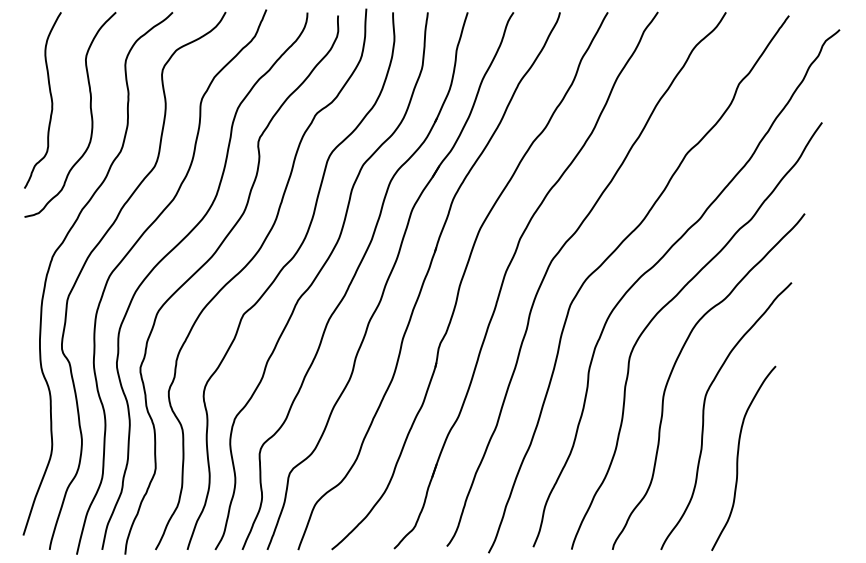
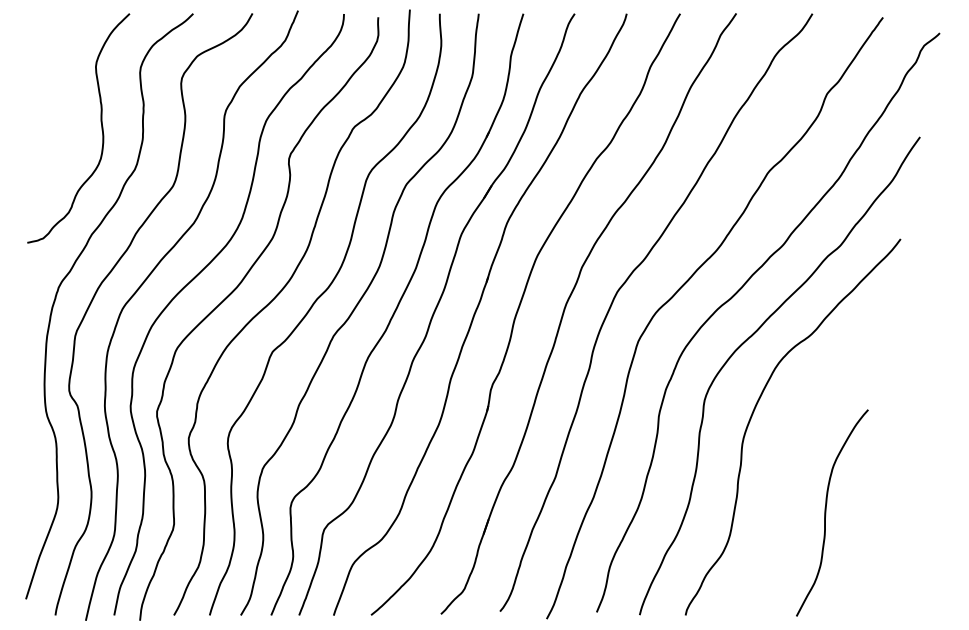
curve: (50, 98) -> (56, 110), removed
curve: (704, 410) -> (788, 459), removed

